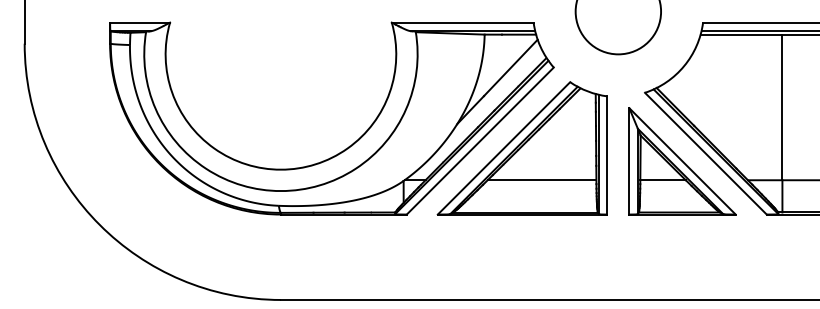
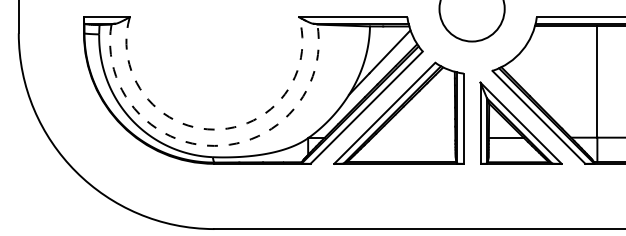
arc: (281, 169) -> (214, 129), solid -> dashed
line: (541, 180) -> (413, 137), removed
arc: (281, 190) -> (214, 145), solid -> dashed

